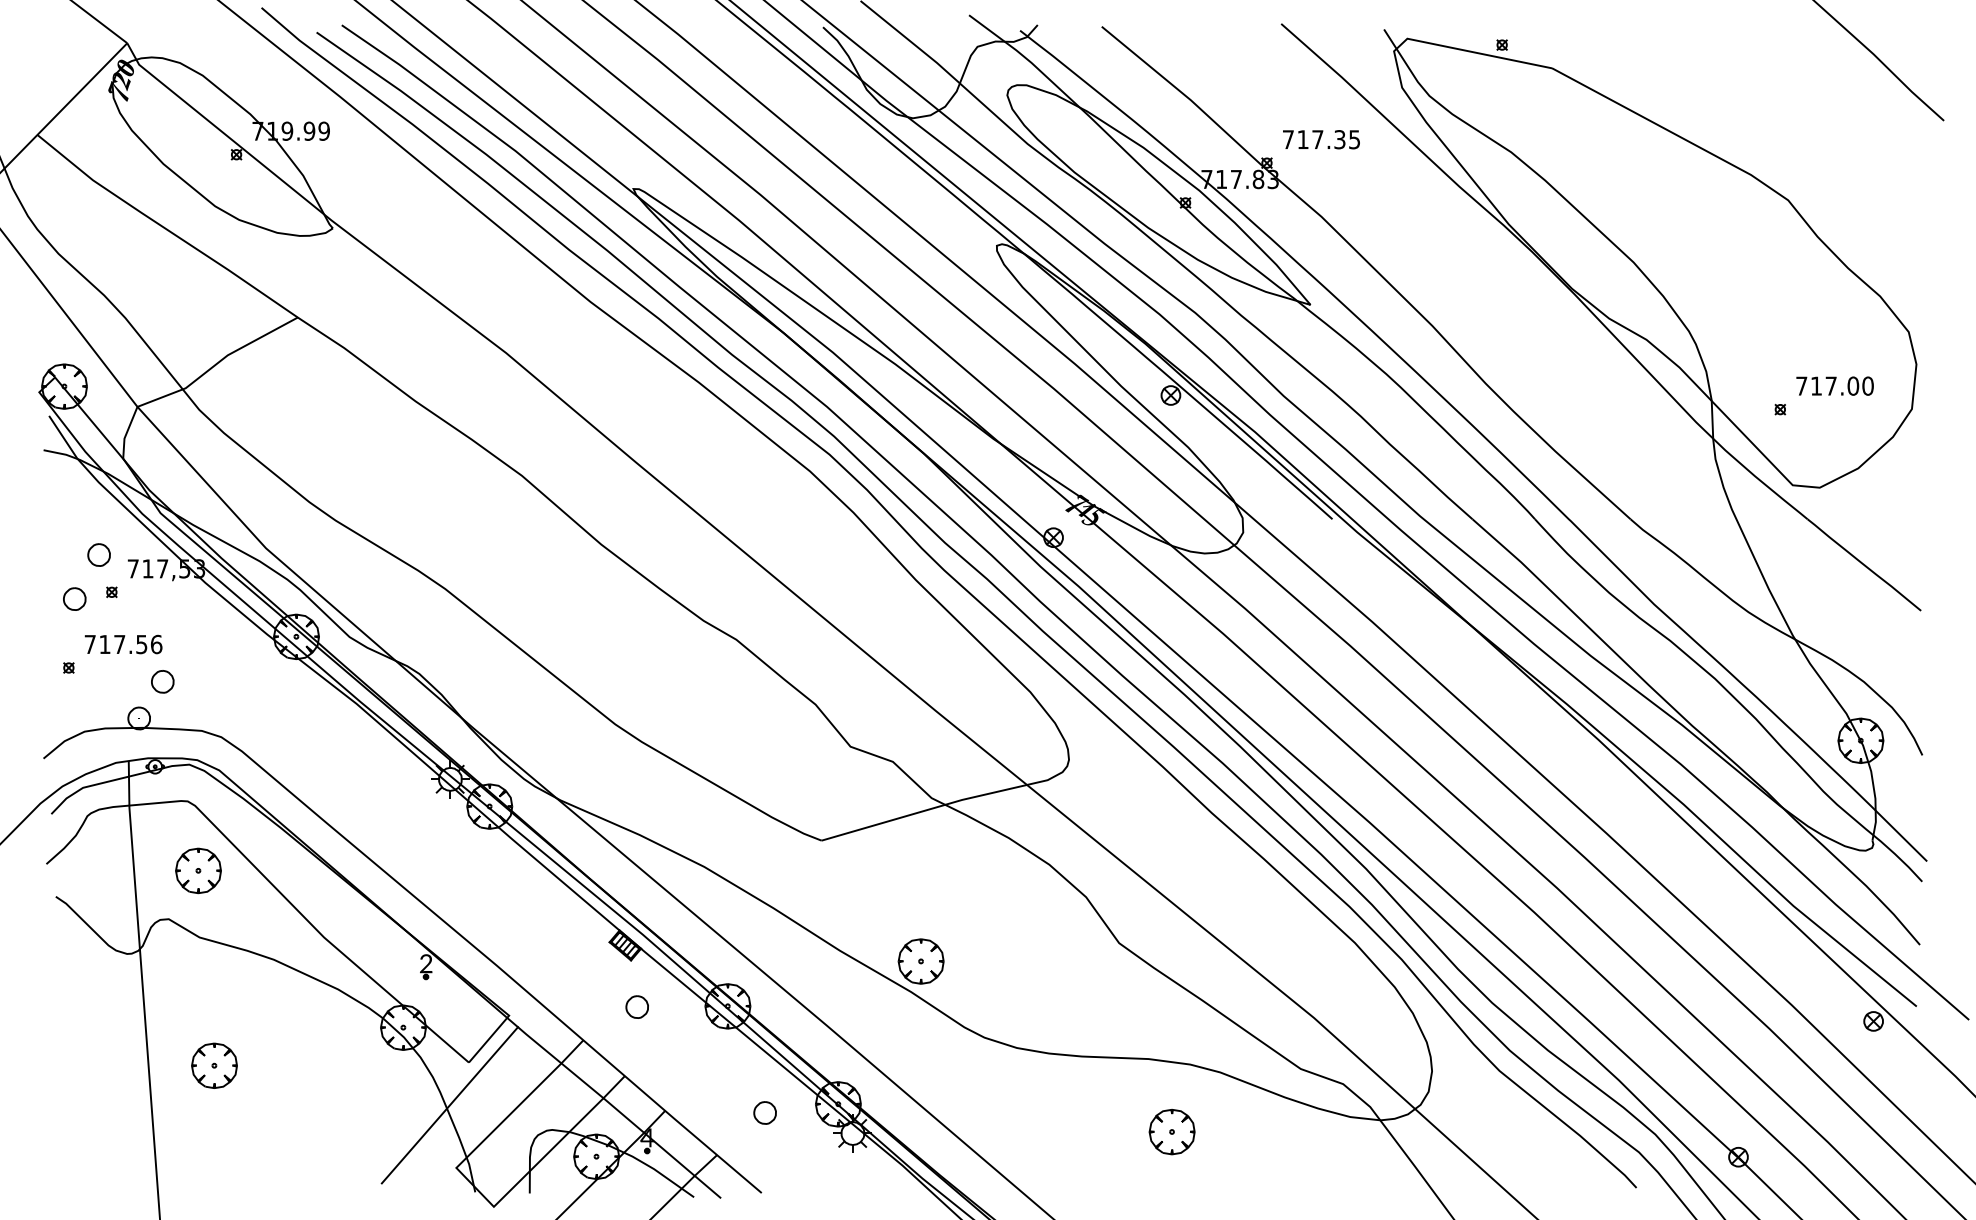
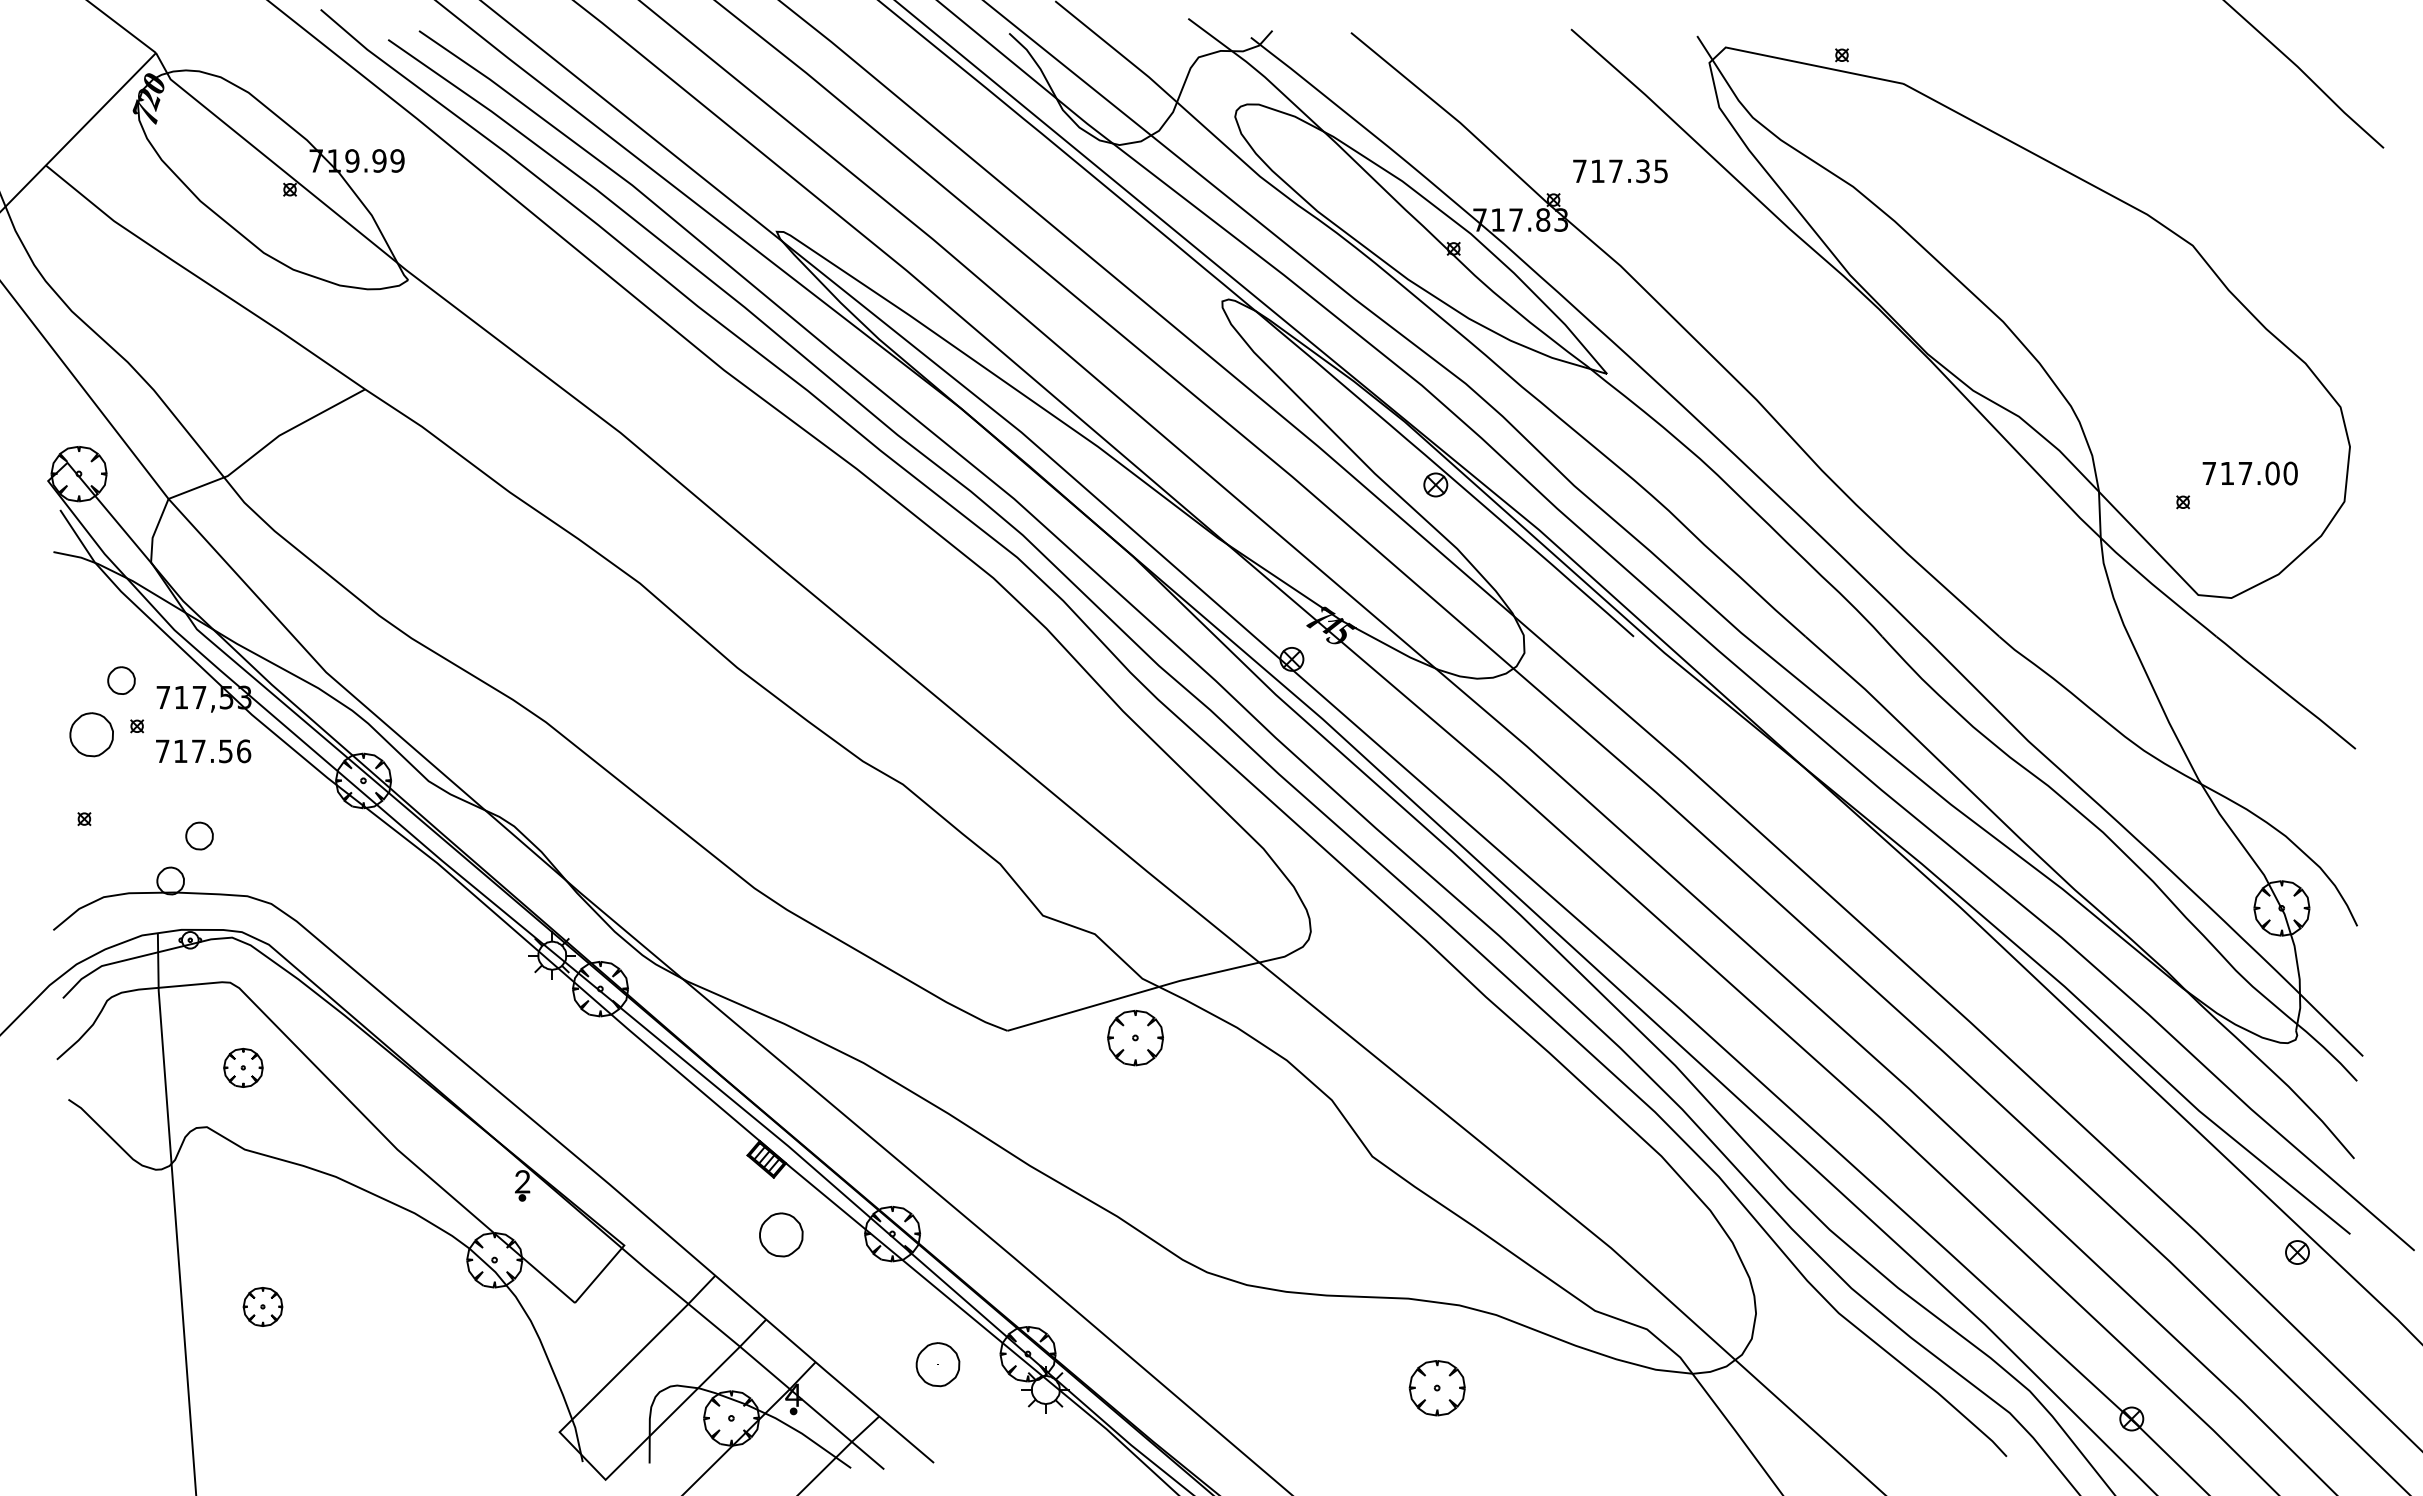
part: (74, 598) -> (91, 734), size x1.6
text: (123, 644) -> (203, 751), moved
part: (198, 870) -> (243, 1067), size x0.7
part: (921, 961) -> (1135, 1038), moved
part: (637, 1006) -> (781, 1234), size x1.6
part: (214, 1065) -> (262, 1306), size x0.7
line: (449, 1105) -> (551, 1355), removed
part: (765, 1112) -> (938, 1364), size x1.6

